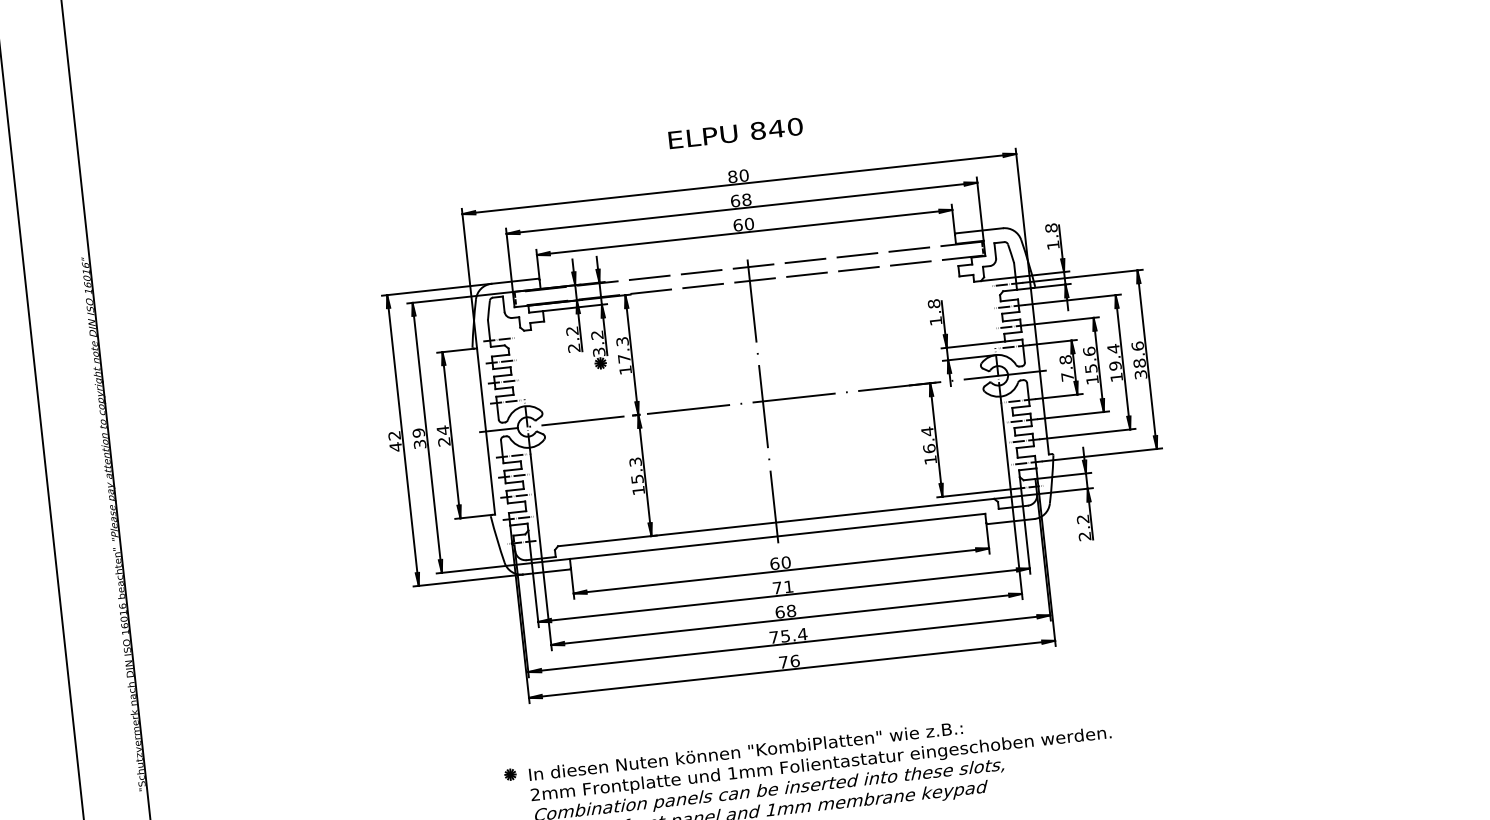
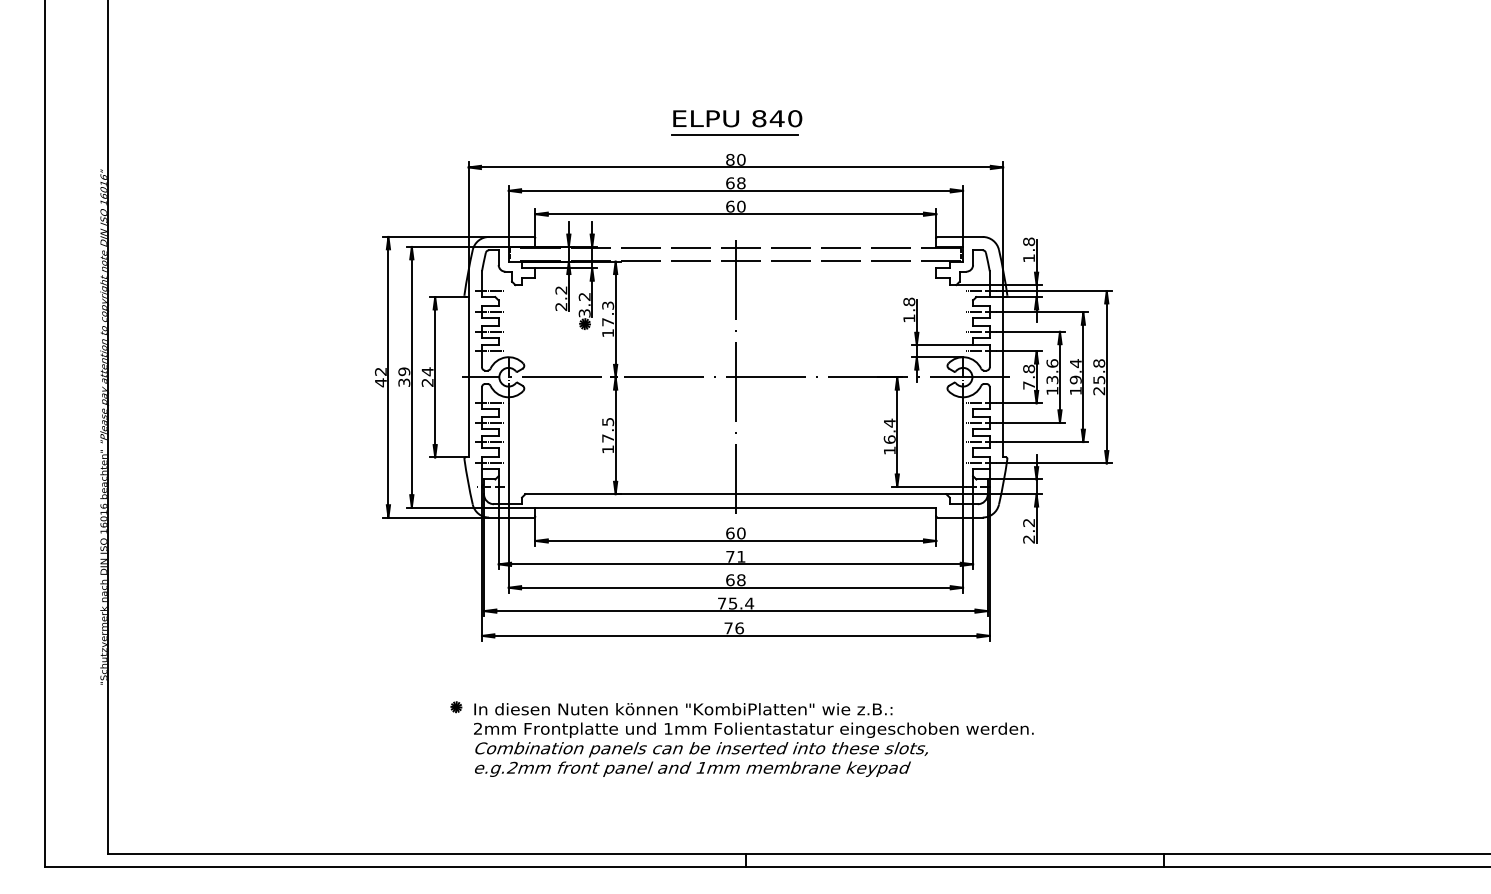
line: (735, 150) -> (735, 135), added
text: (1139, 360) -> (1099, 377), 38.6 -> 25.8
text: (1090, 368) -> (1051, 379), 15.6 -> 13.6
text: (636, 469) -> (608, 429), 15.3 -> 17.5

